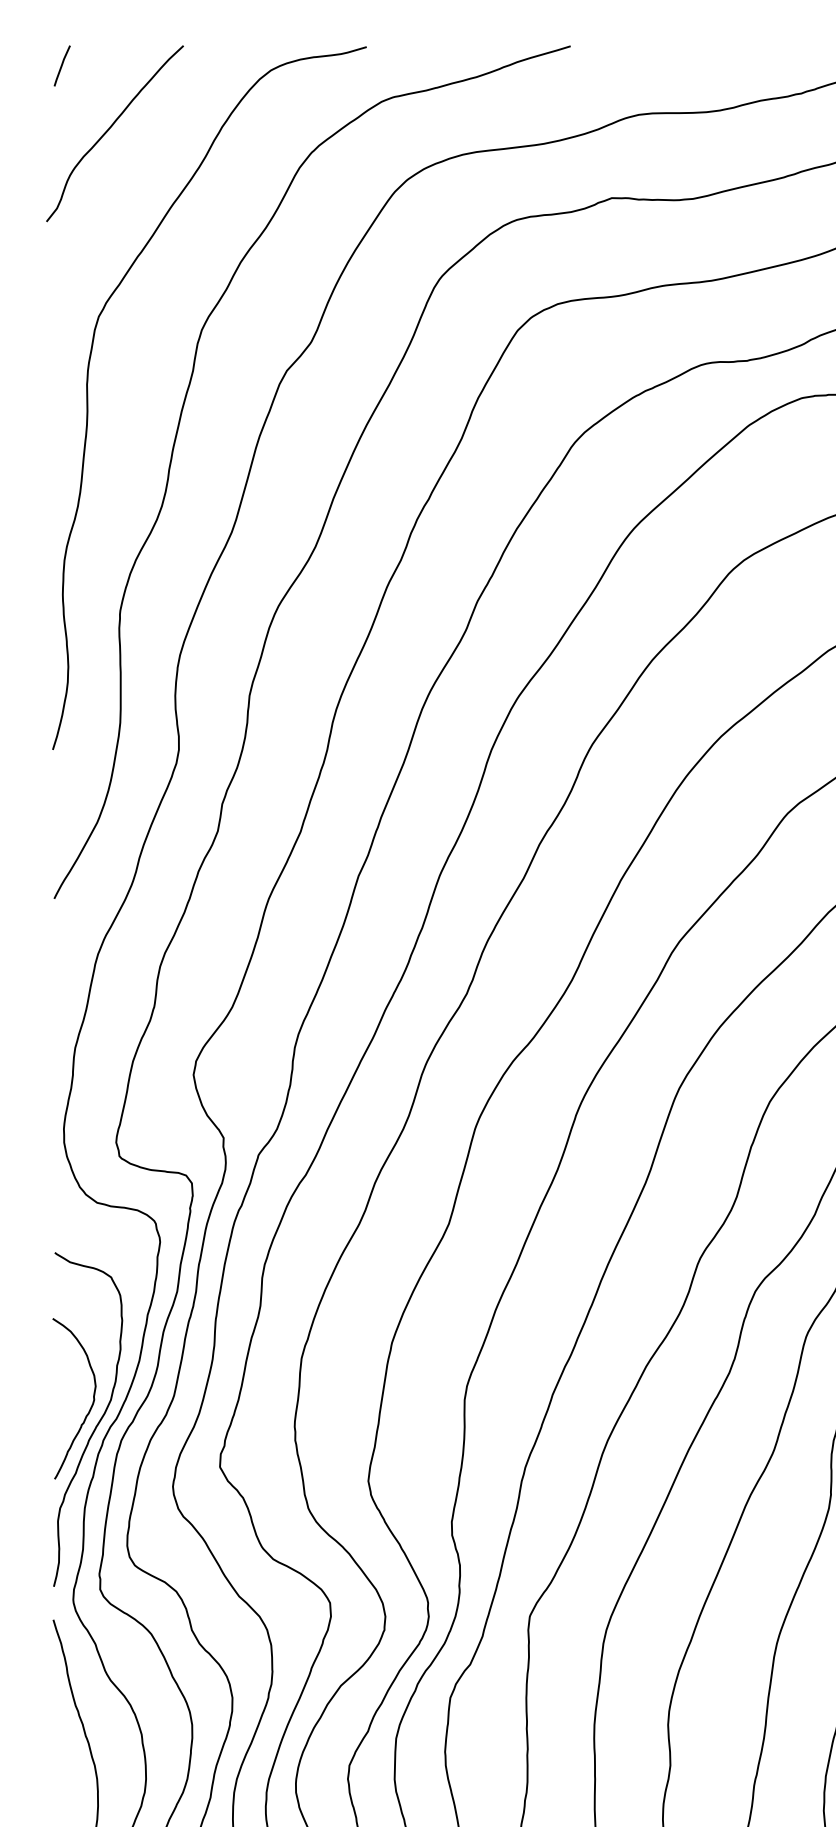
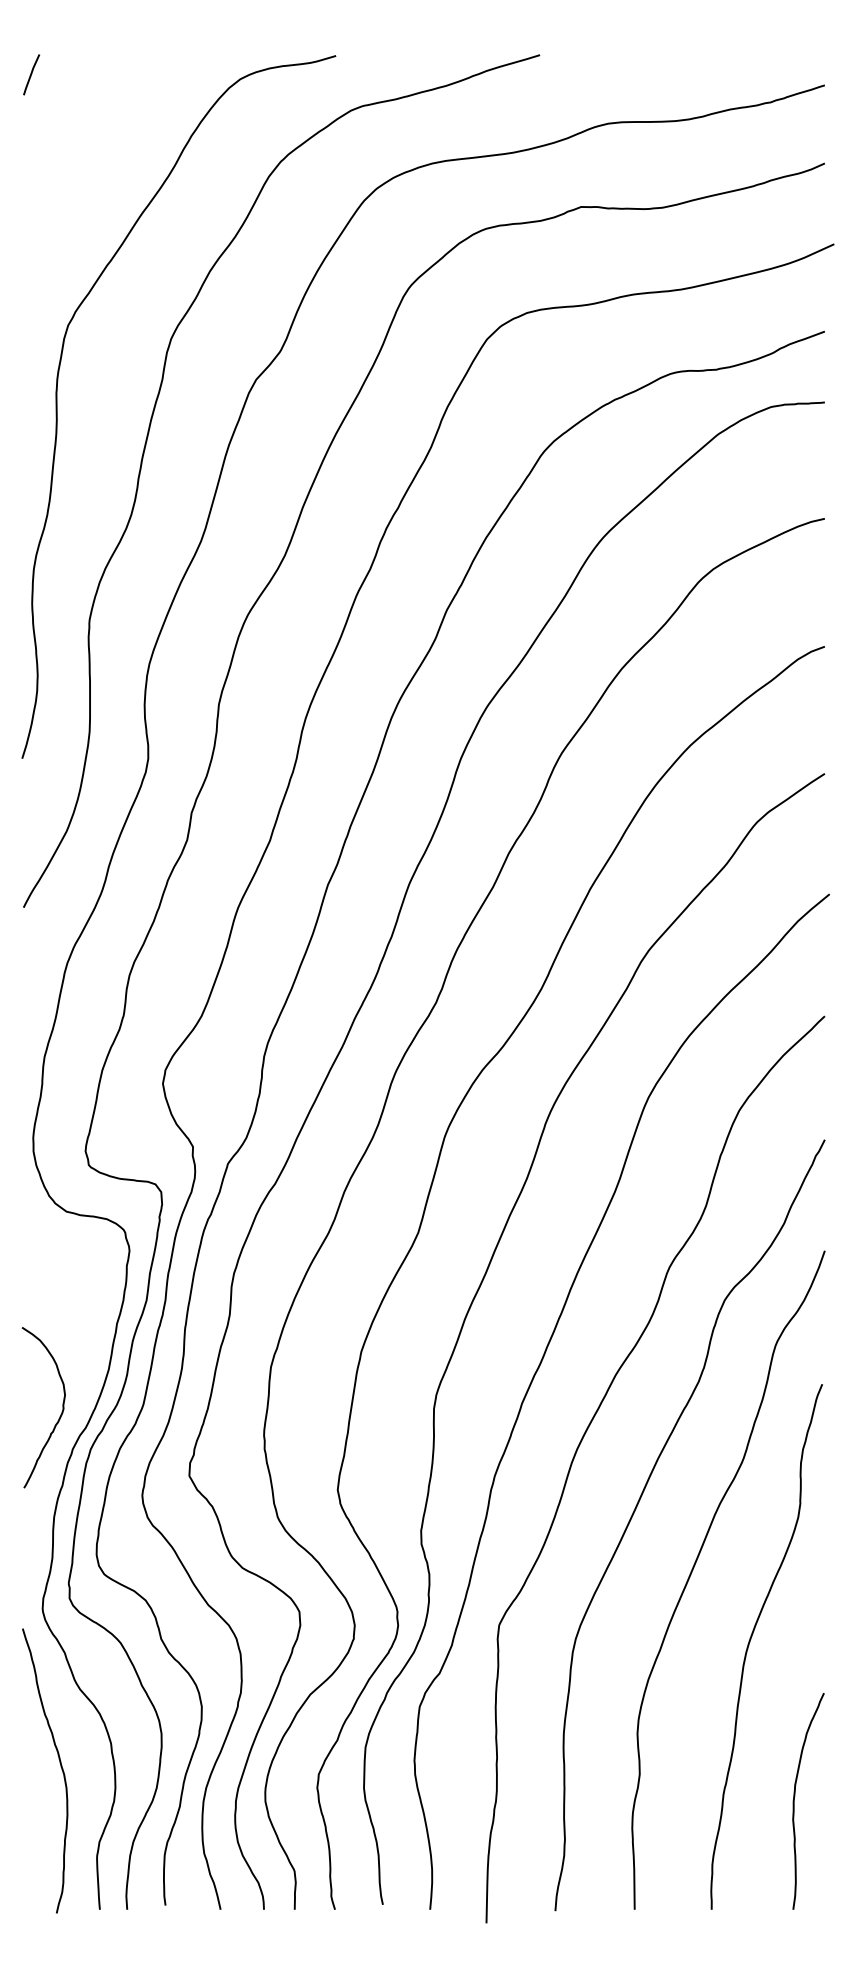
curve: (110, 129) -> (79, 138), removed
curve: (97, 1423) -> (66, 1432), removed

